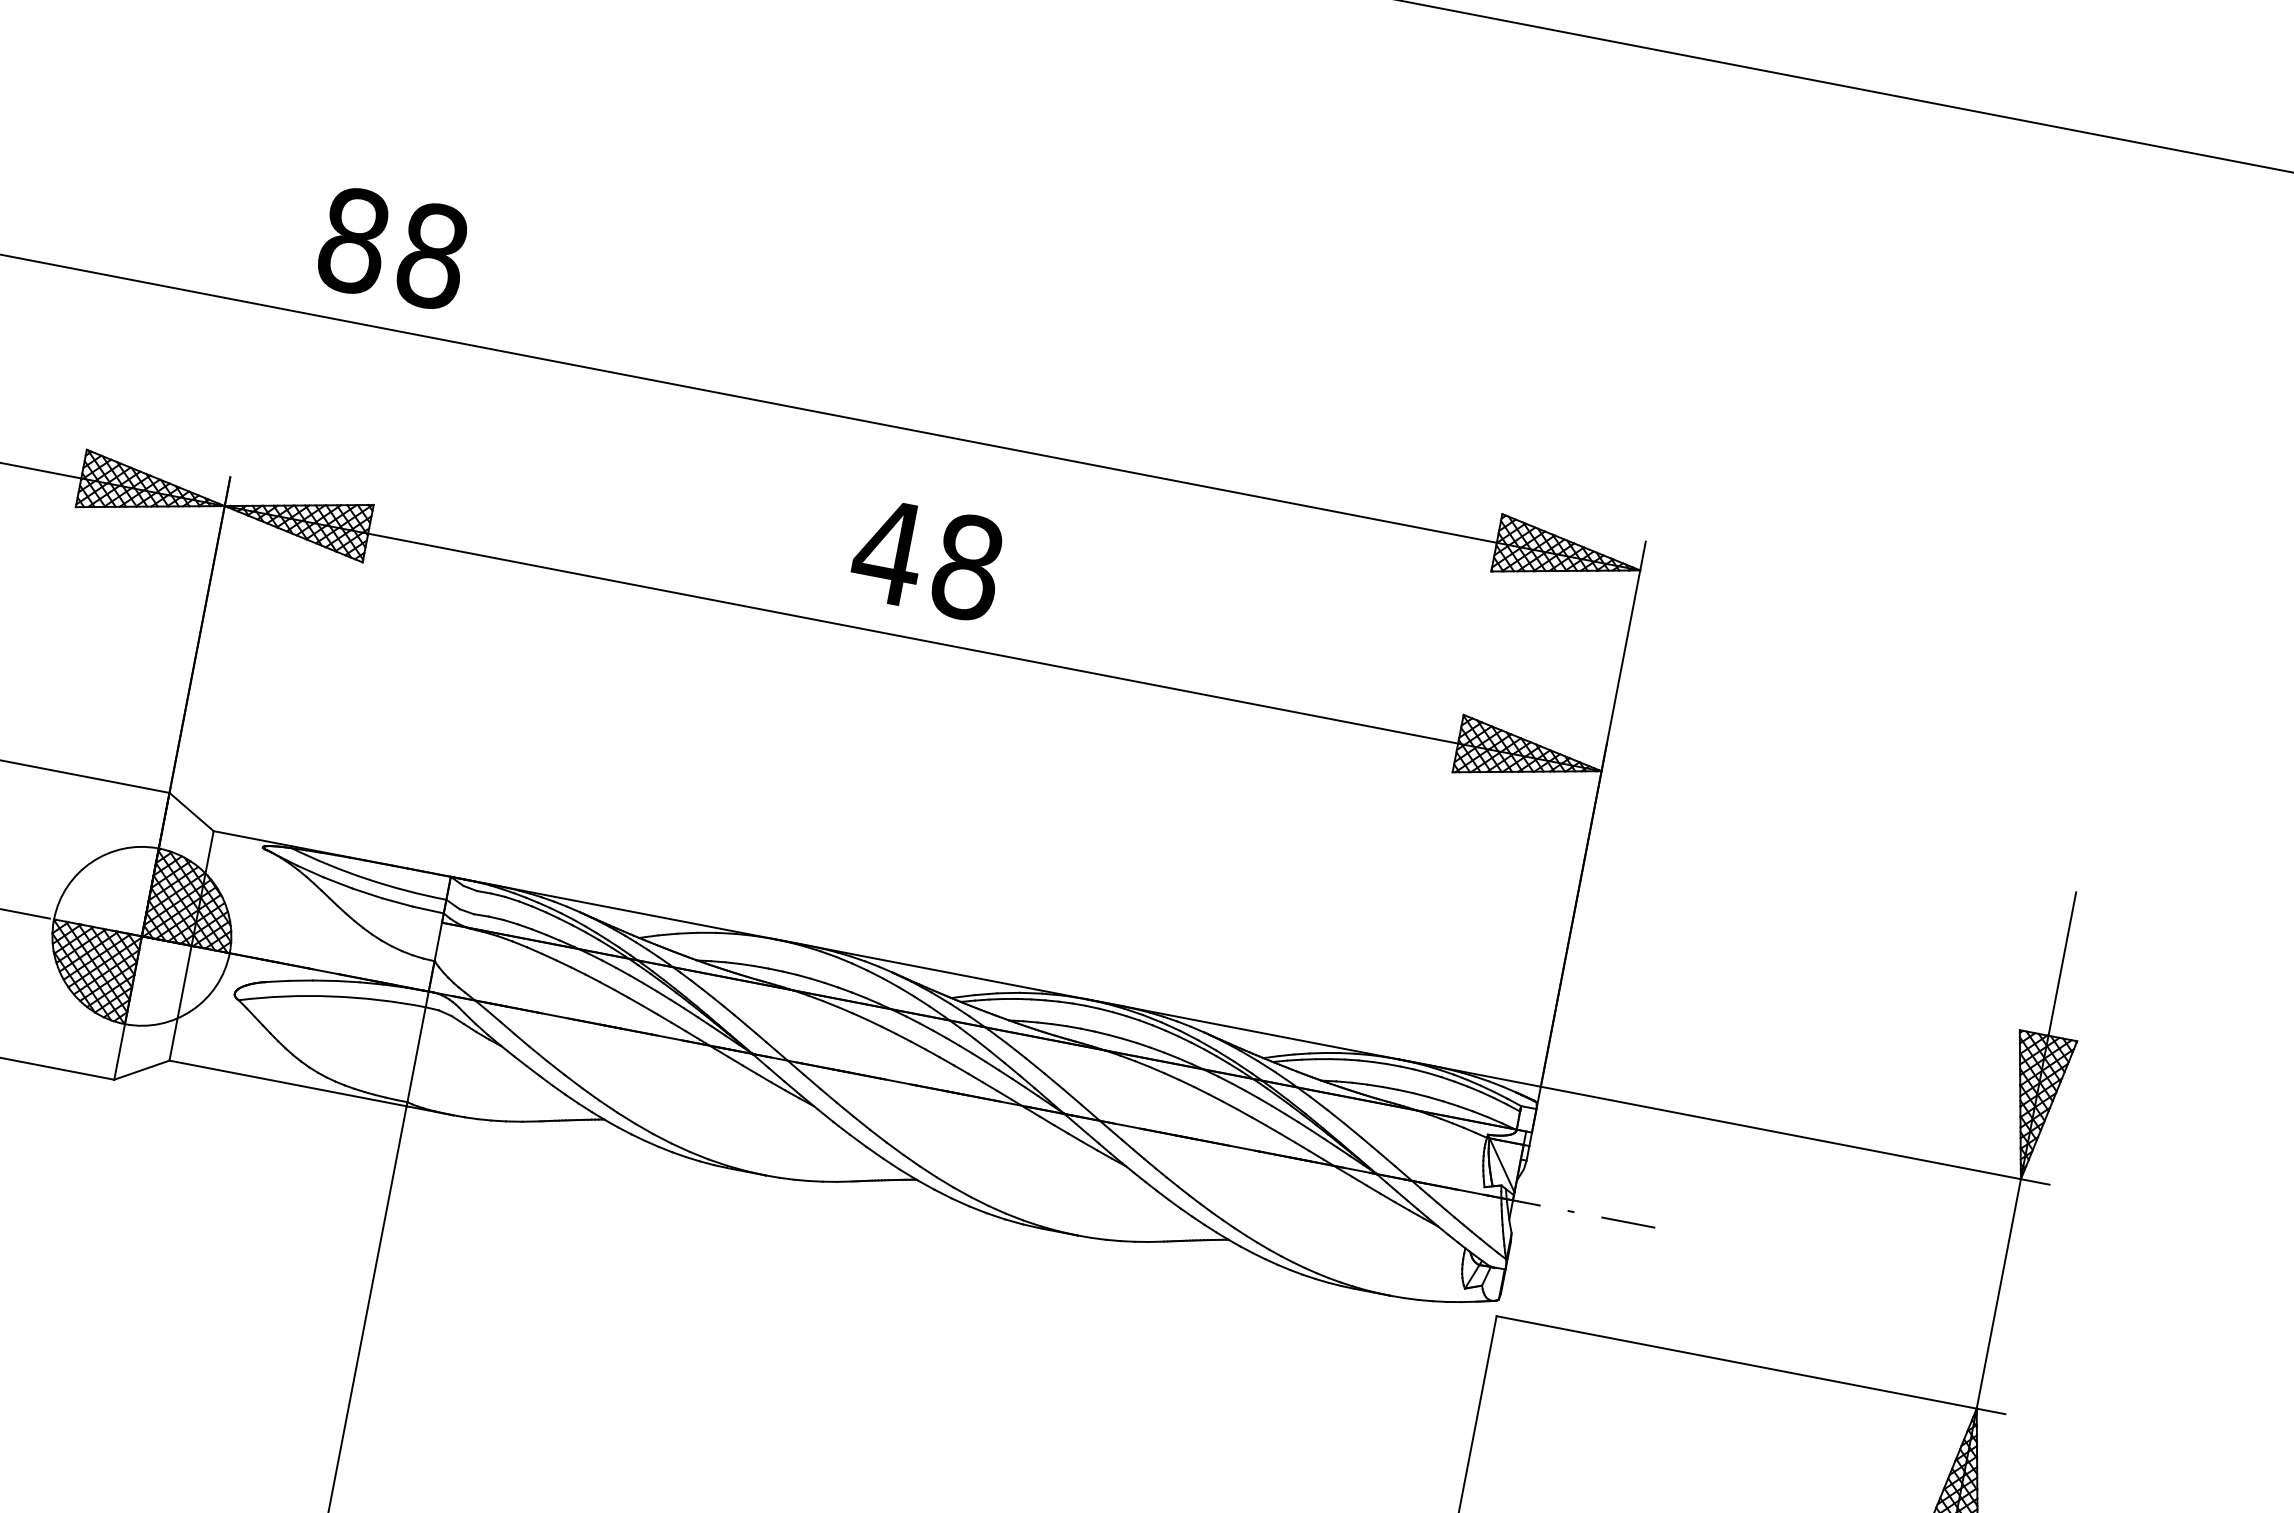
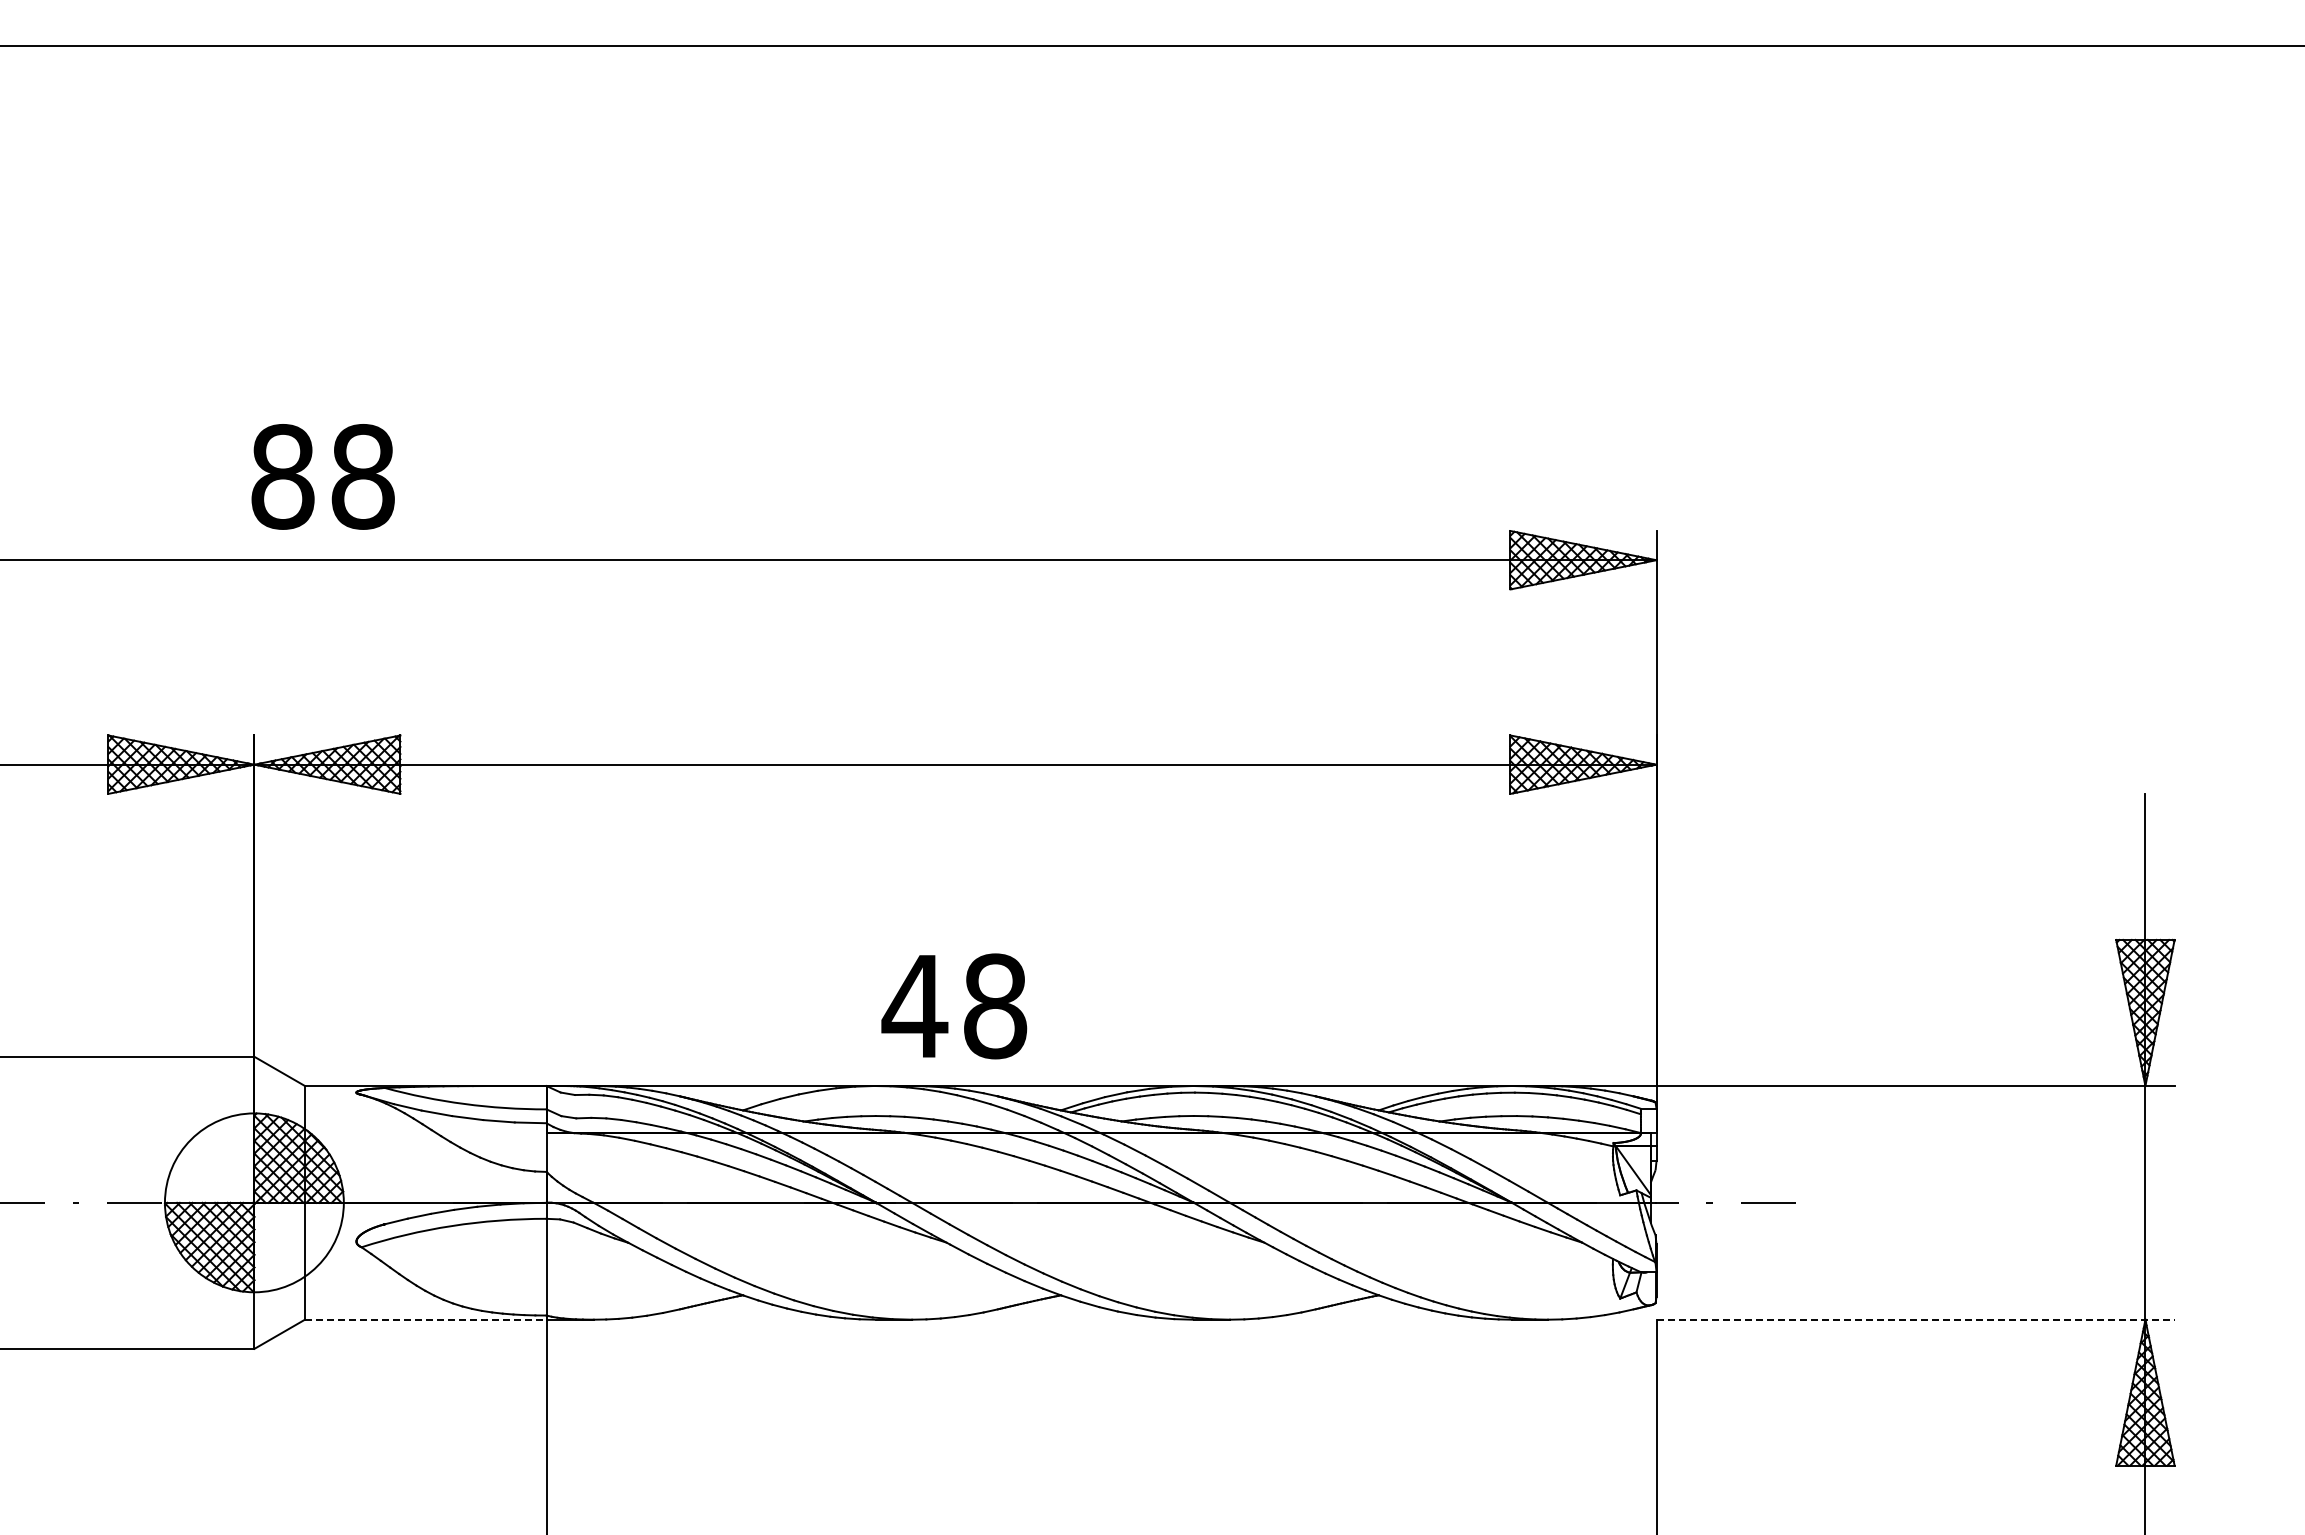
text: (392, 247) -> (322, 476), moved
text: (927, 559) -> (954, 1006), moved
line: (287, 1083) -> (425, 1319), solid -> dashed
line: (1751, 1365) -> (1916, 1319), solid -> dashed

